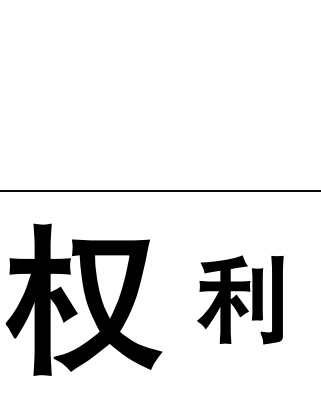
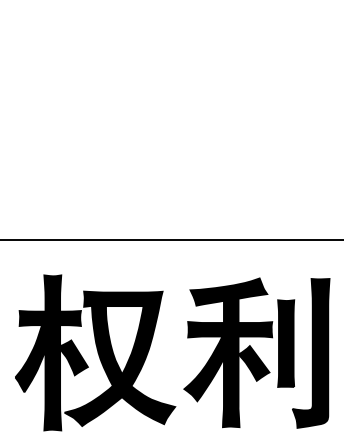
part: (240, 299) -> (256, 352), size x1.67

